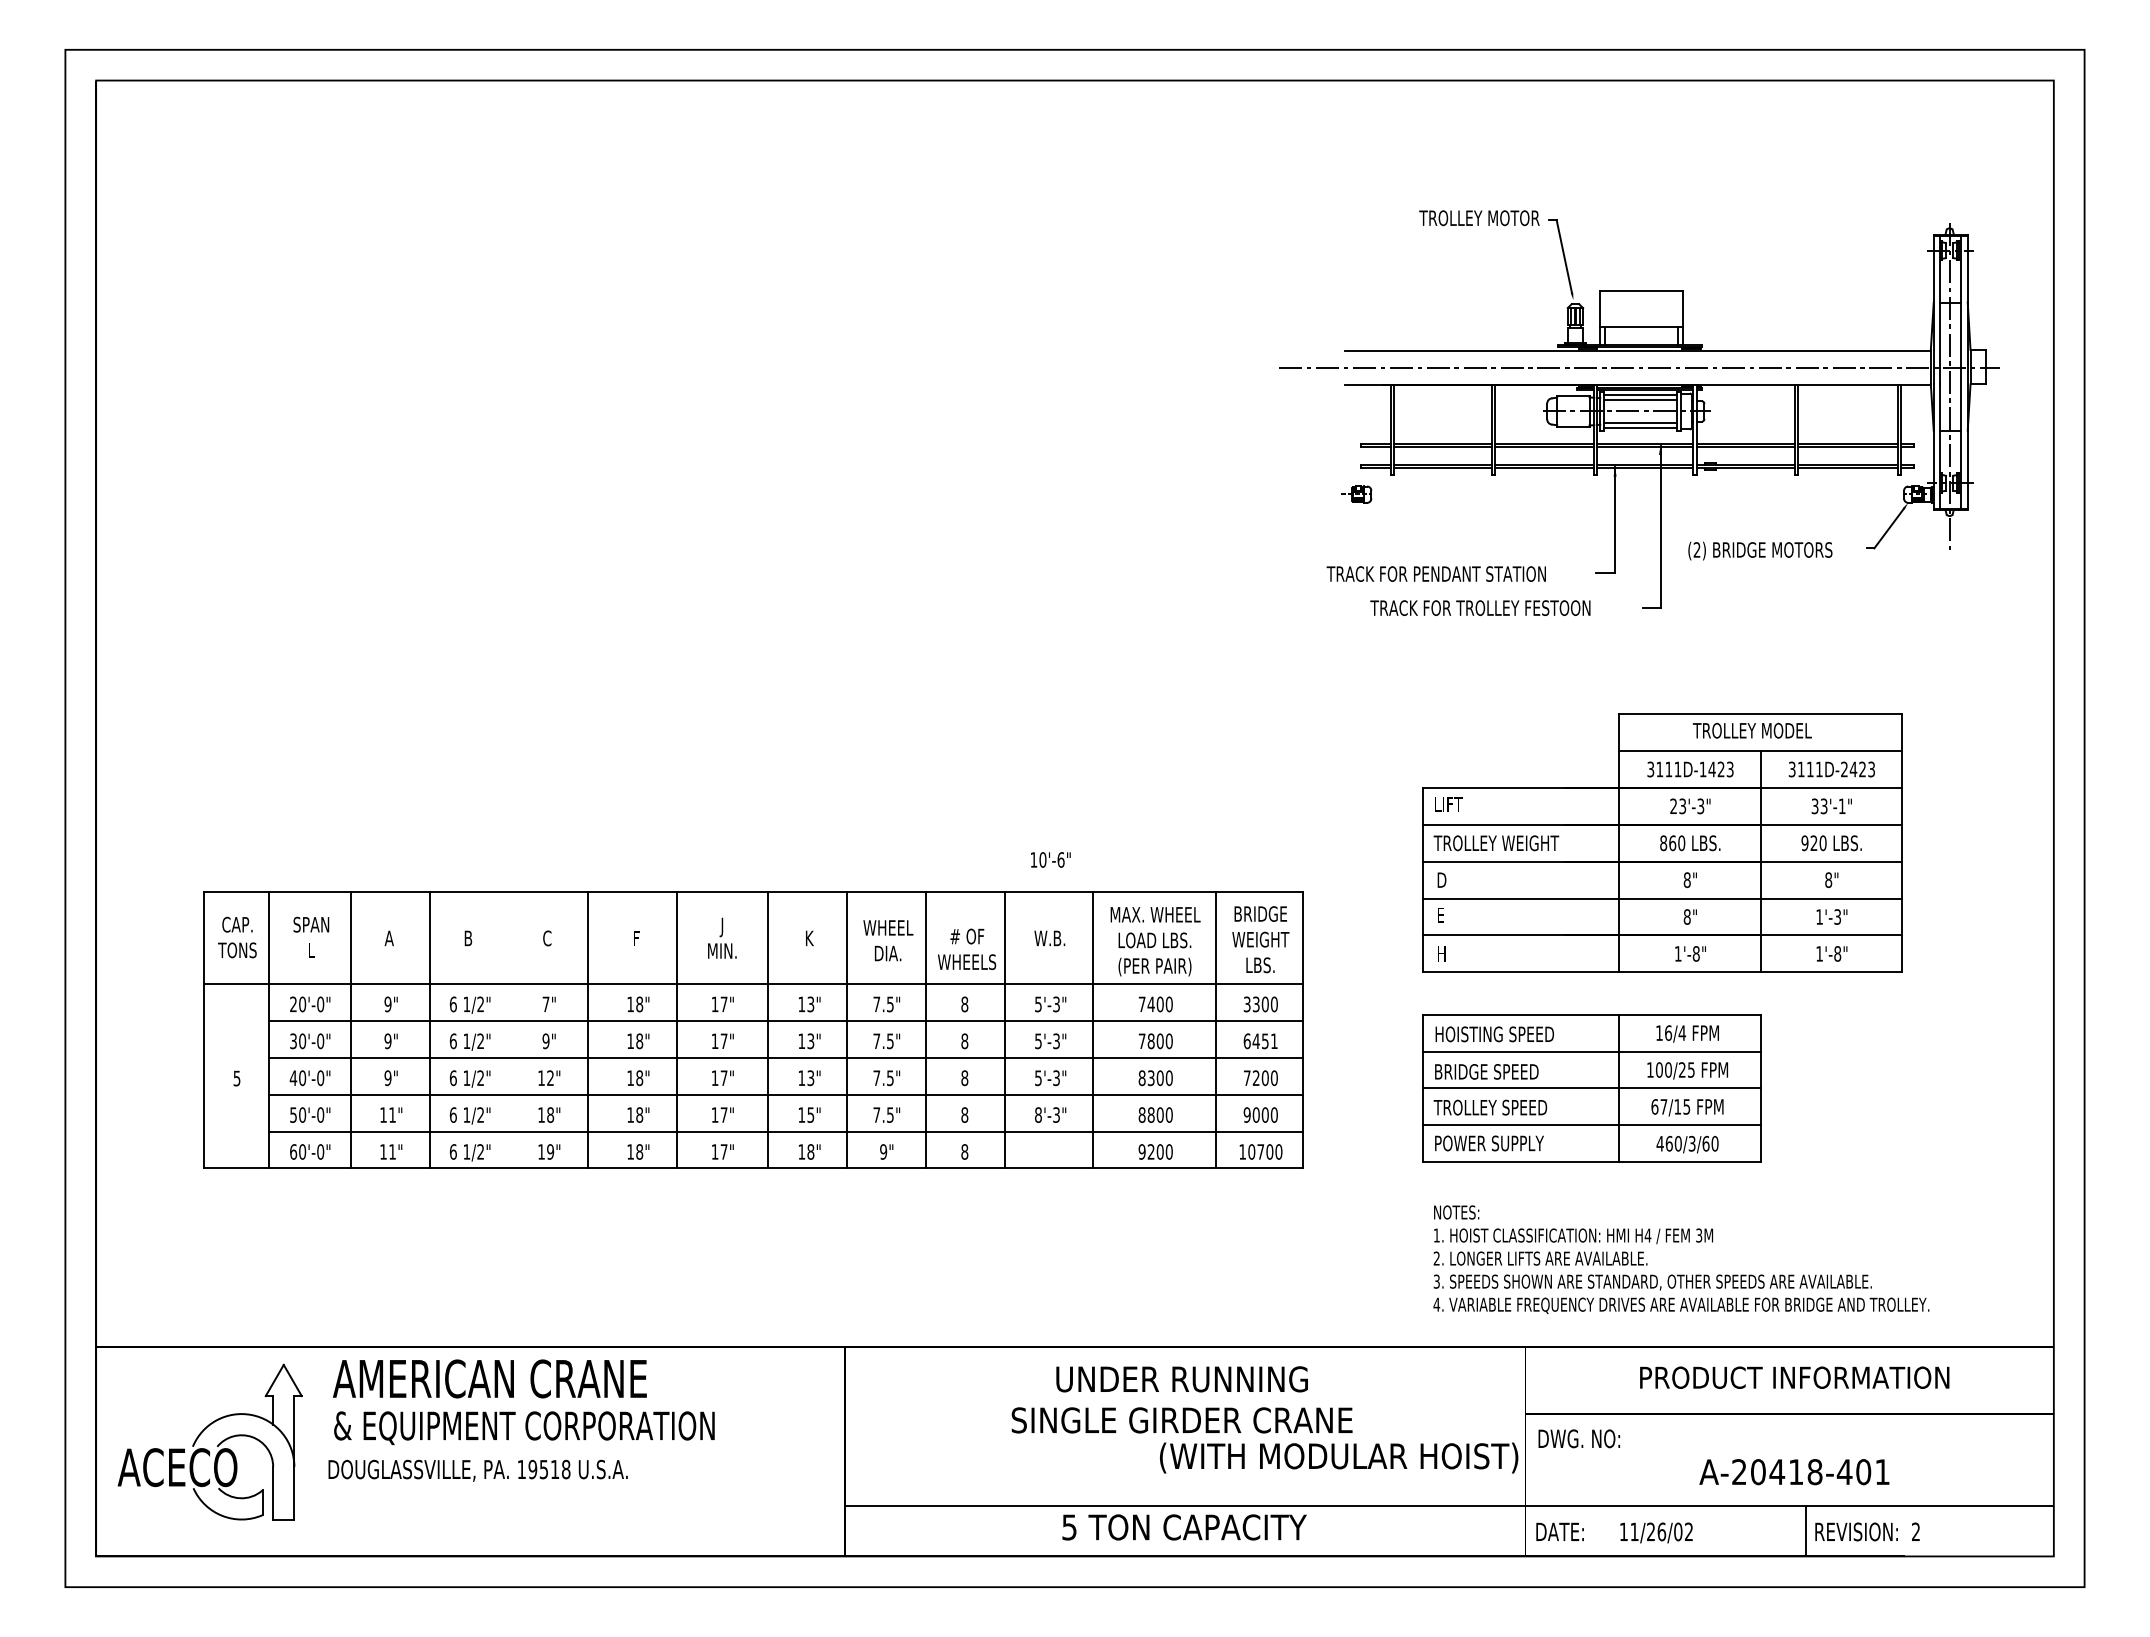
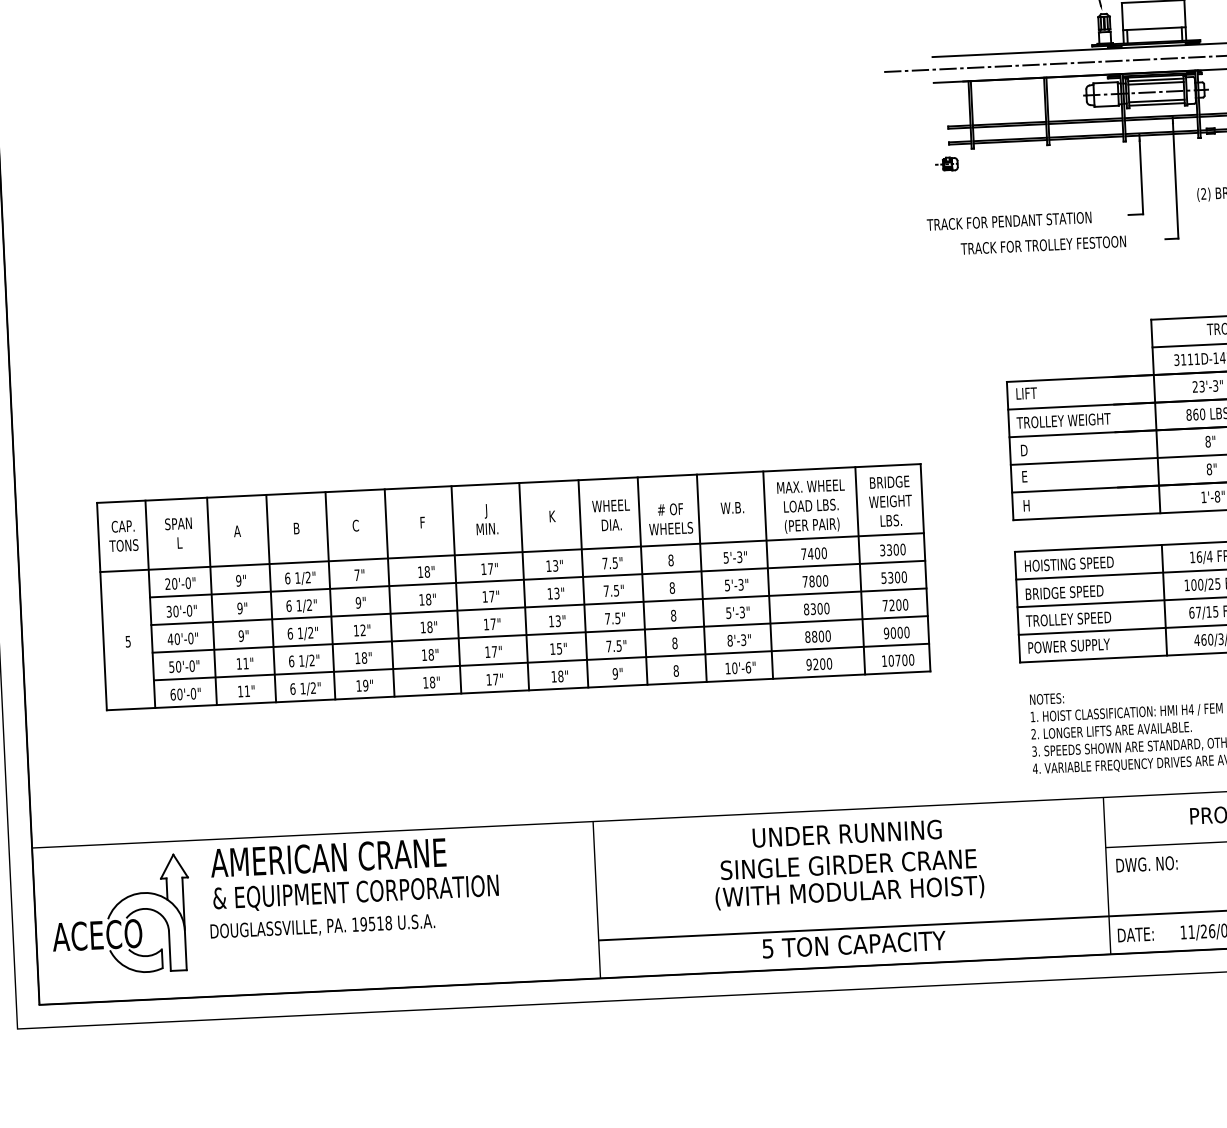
text: (1050, 859) -> (740, 667), moved
line: (509, 1029) -> (330, 595), added
text: (1260, 1041) -> (893, 577), 6451 -> 5300
text: (1339, 1457) -> (850, 892), moved

